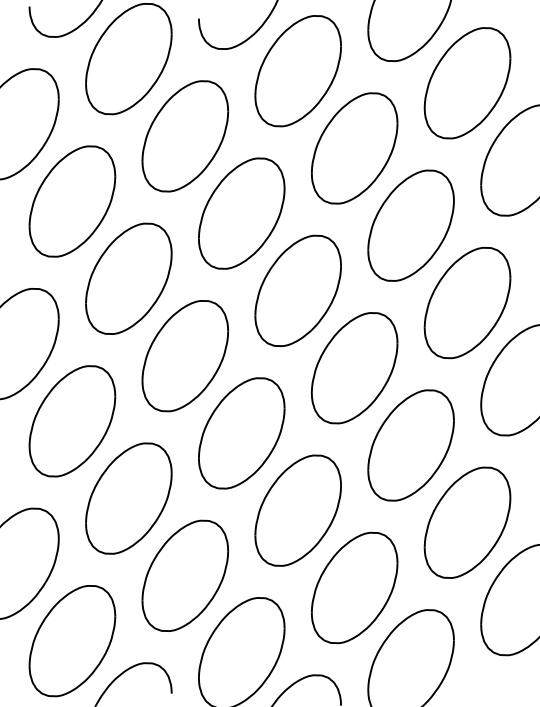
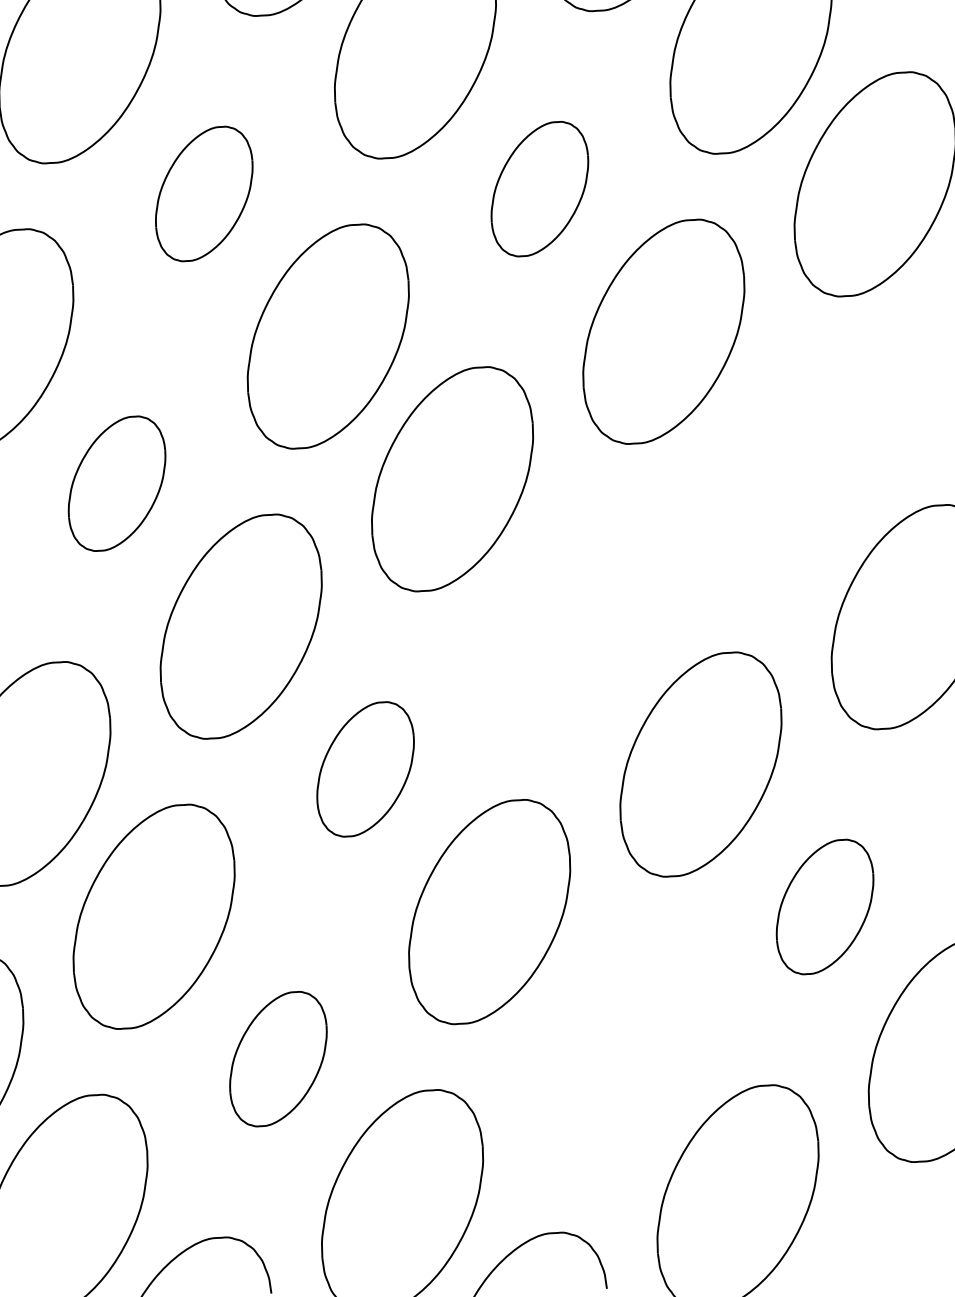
part: (185, 136) -> (204, 194), size x0.6
part: (354, 148) -> (539, 189), size x0.6
part: (128, 278) -> (116, 483), size x0.6
part: (467, 303) -> (788, 475), removed
part: (354, 368) -> (576, 622), removed
part: (241, 433) -> (364, 769), size x0.6
part: (467, 522) -> (825, 906), size x0.6
part: (185, 575) -> (278, 1058), size x0.6
part: (354, 587) -> (613, 1053), removed

